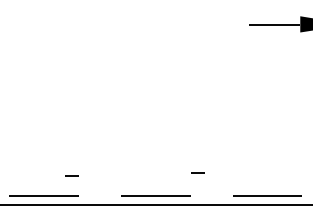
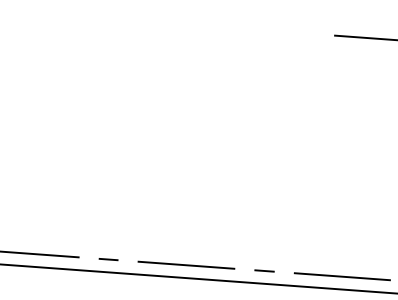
line: (197, 172) -> (264, 270), moved
line: (71, 175) -> (108, 258), moved

